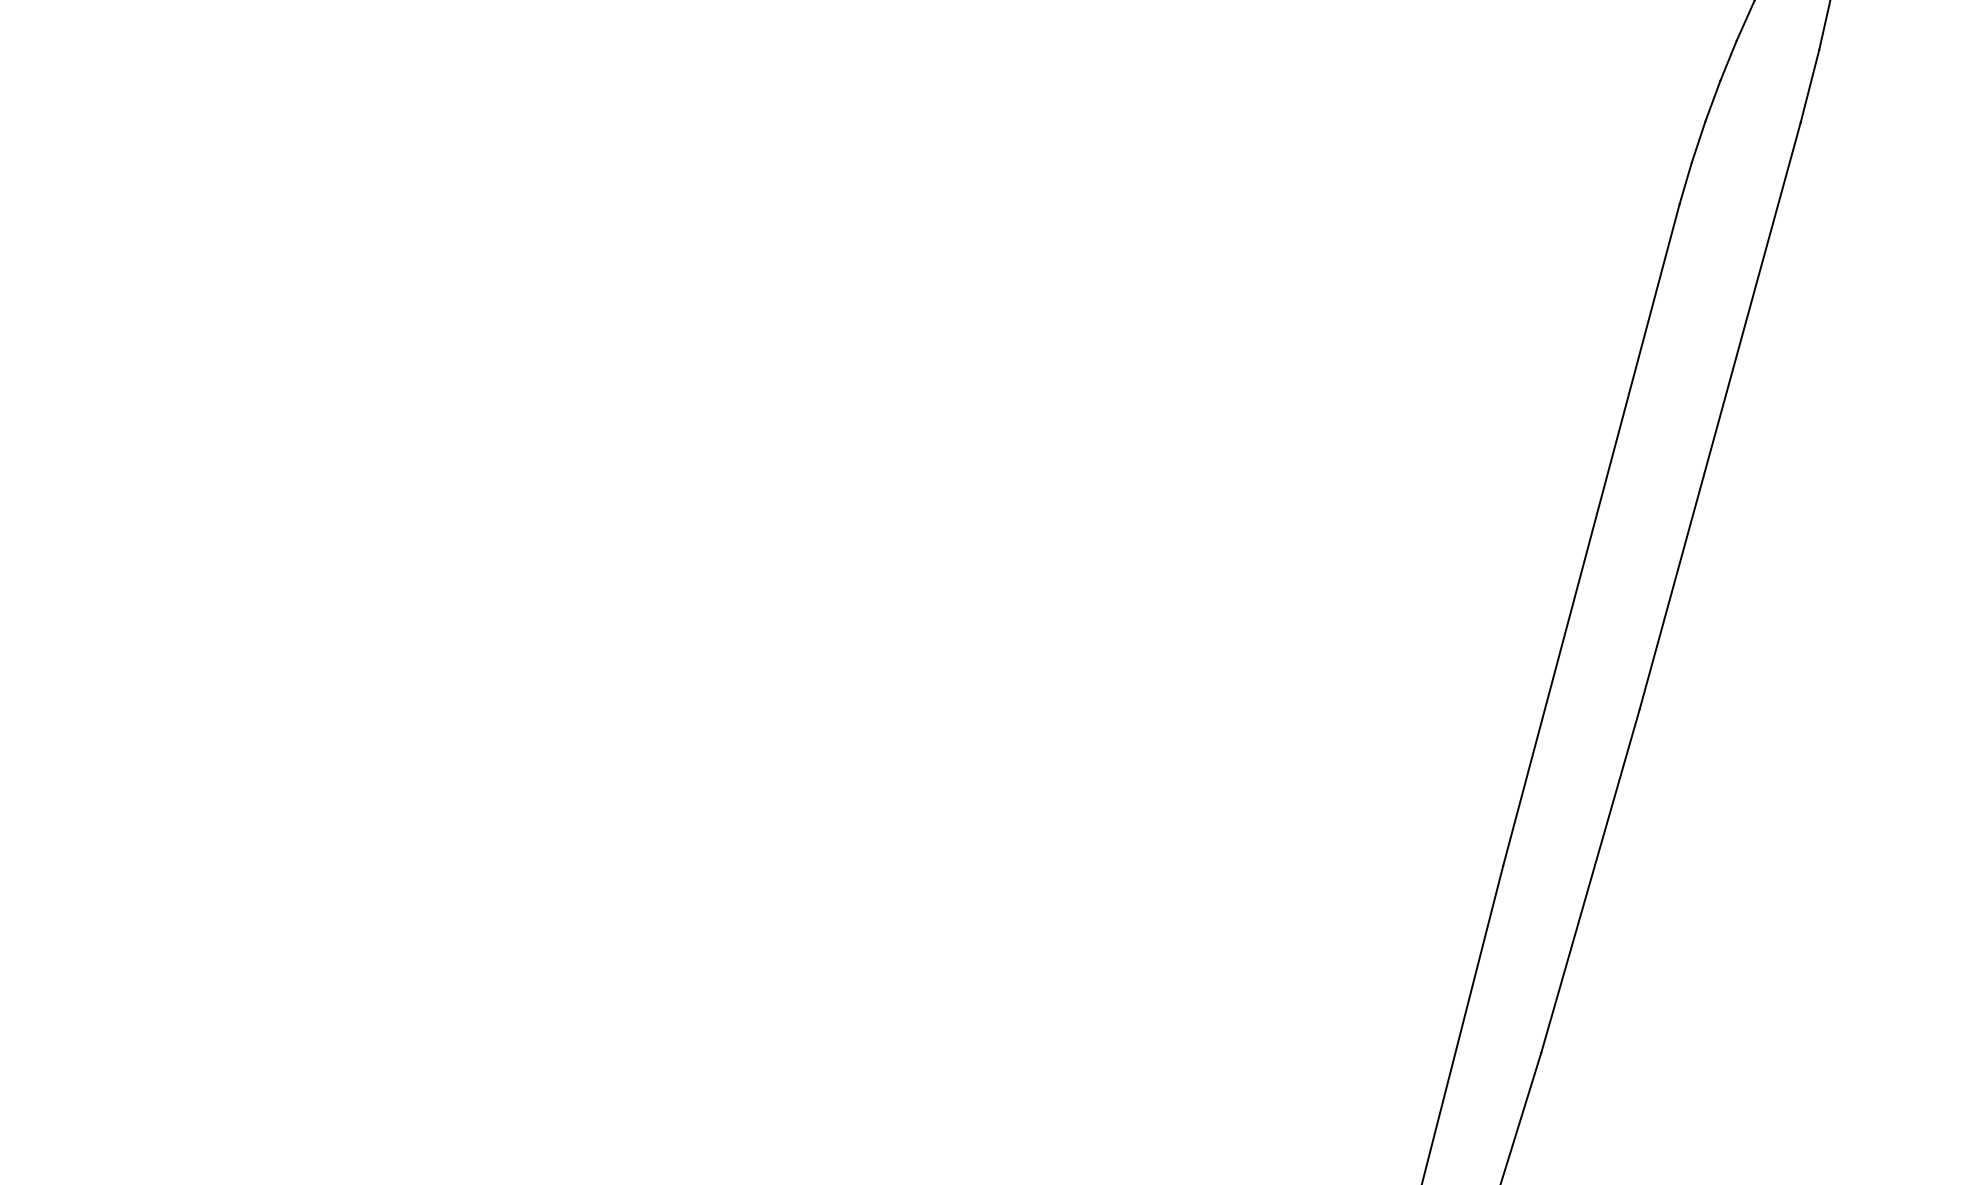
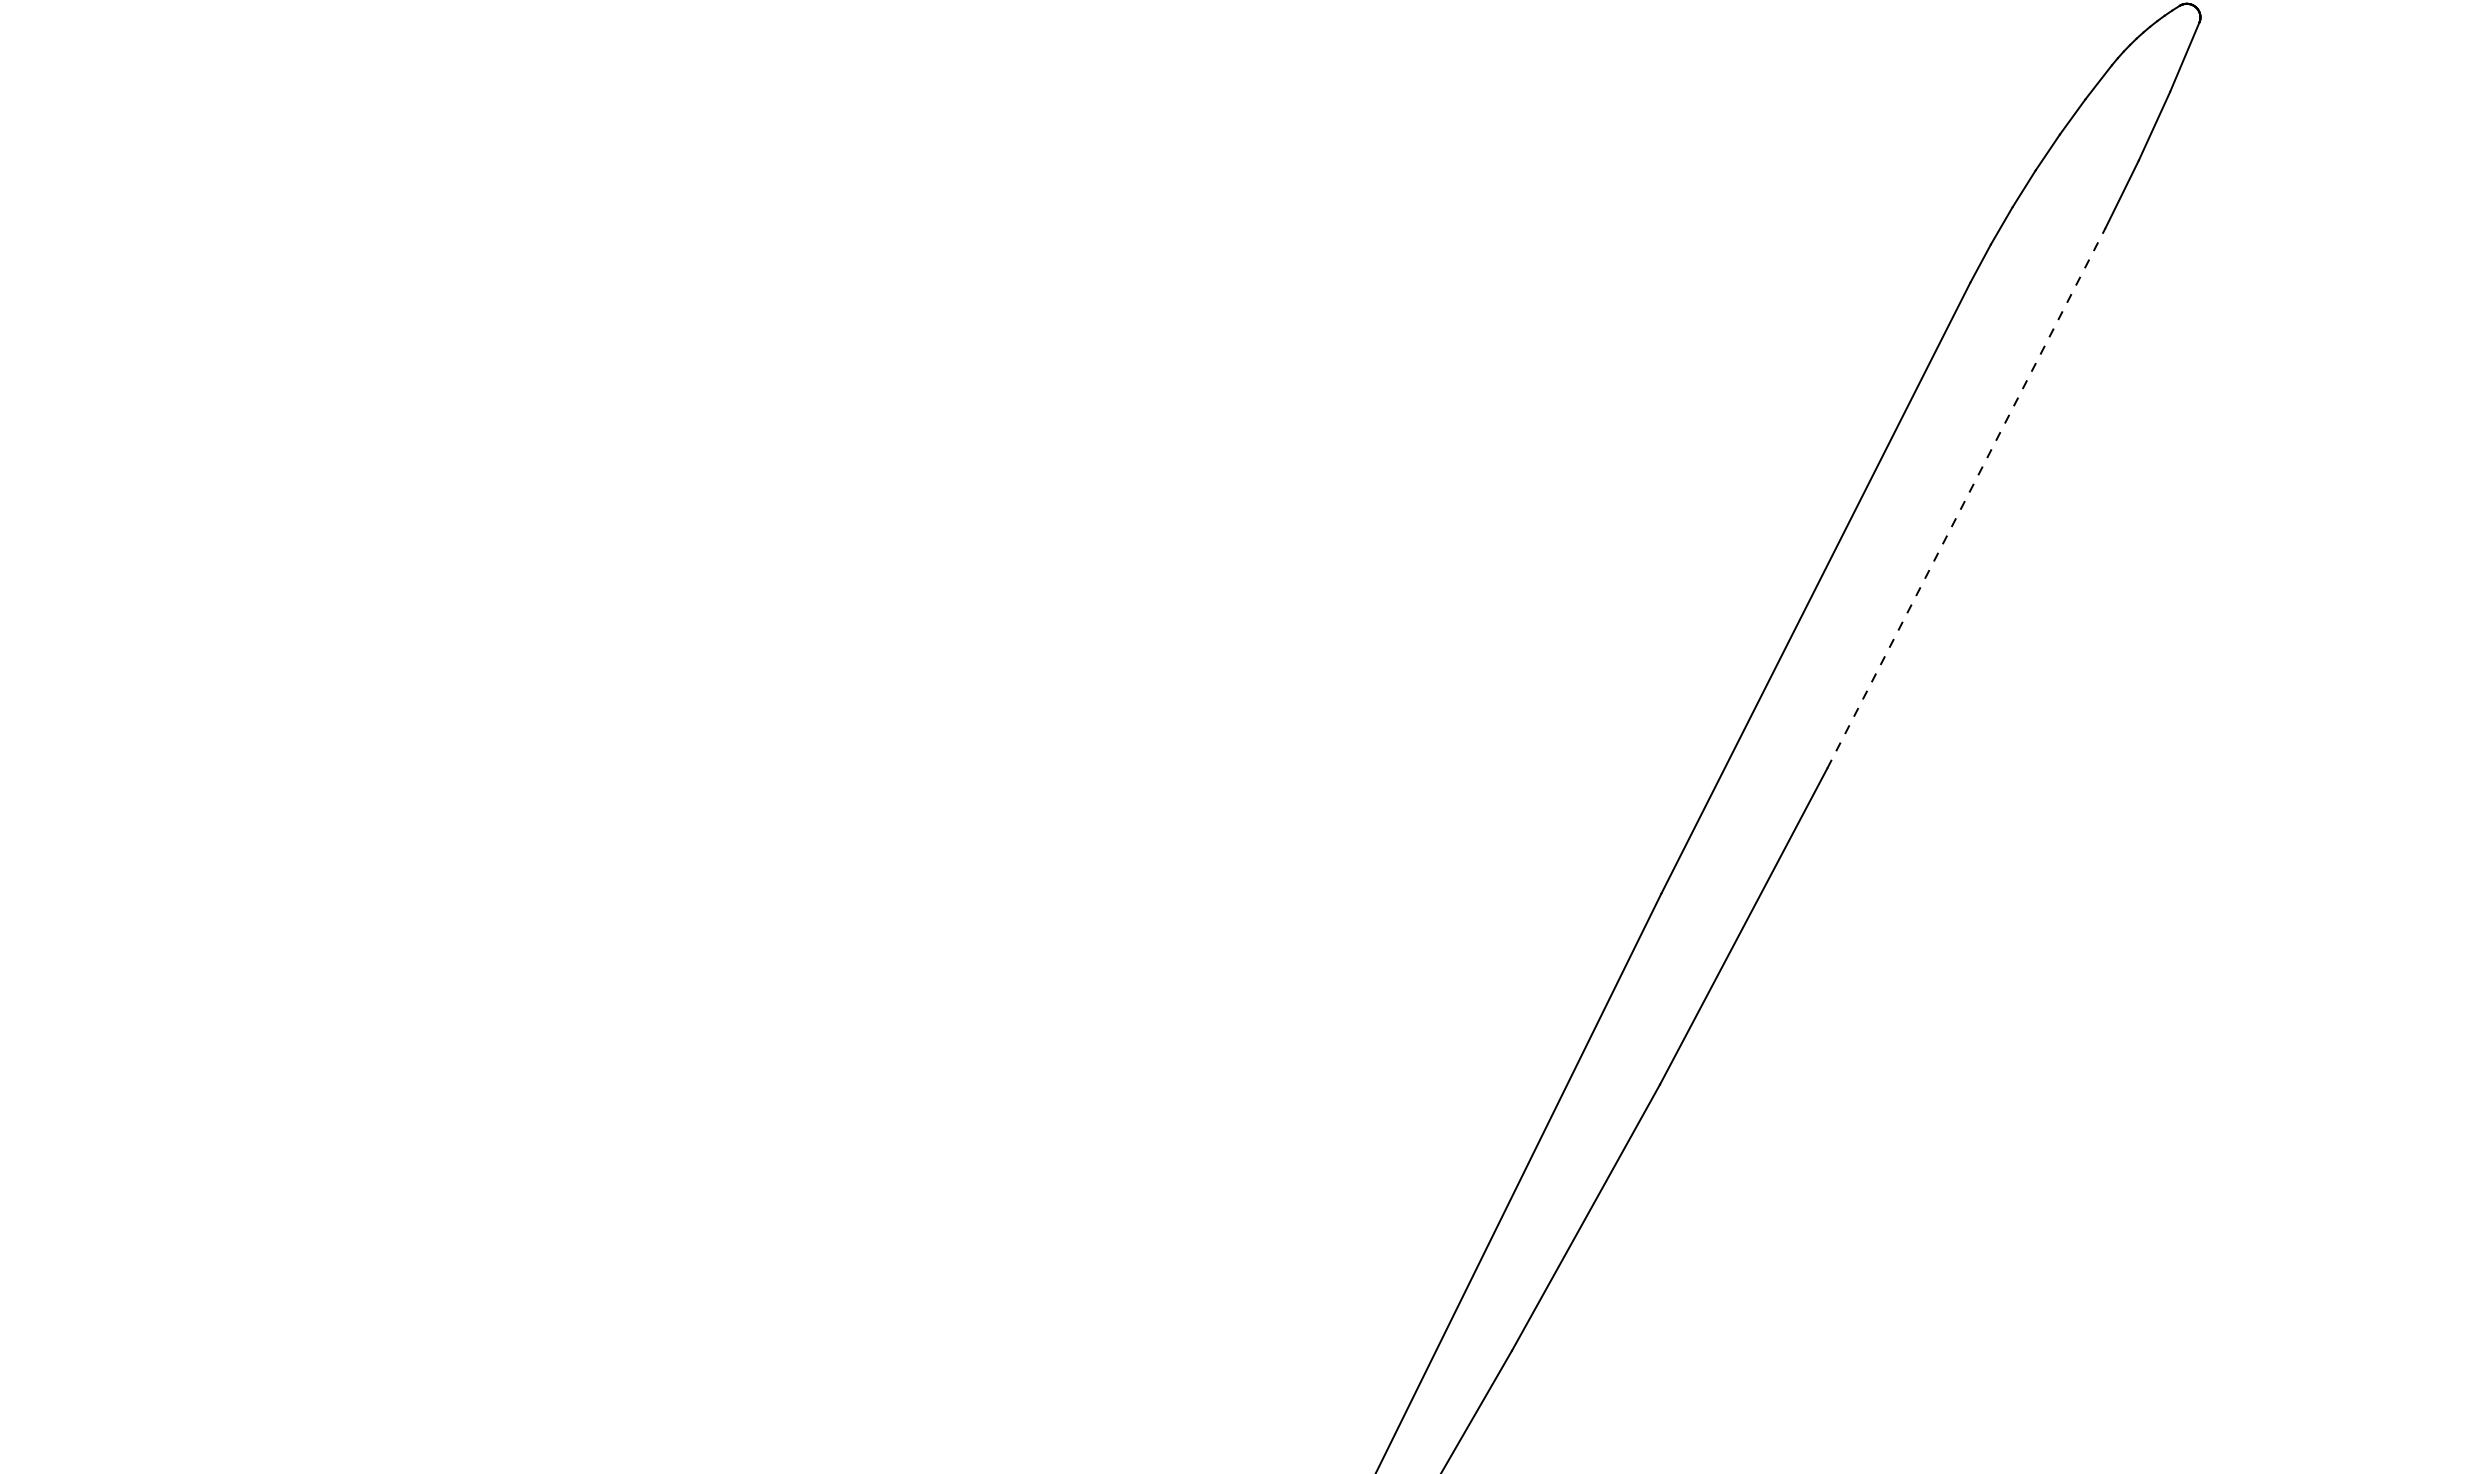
line: (1720, 416) -> (1966, 498), solid -> dashed

